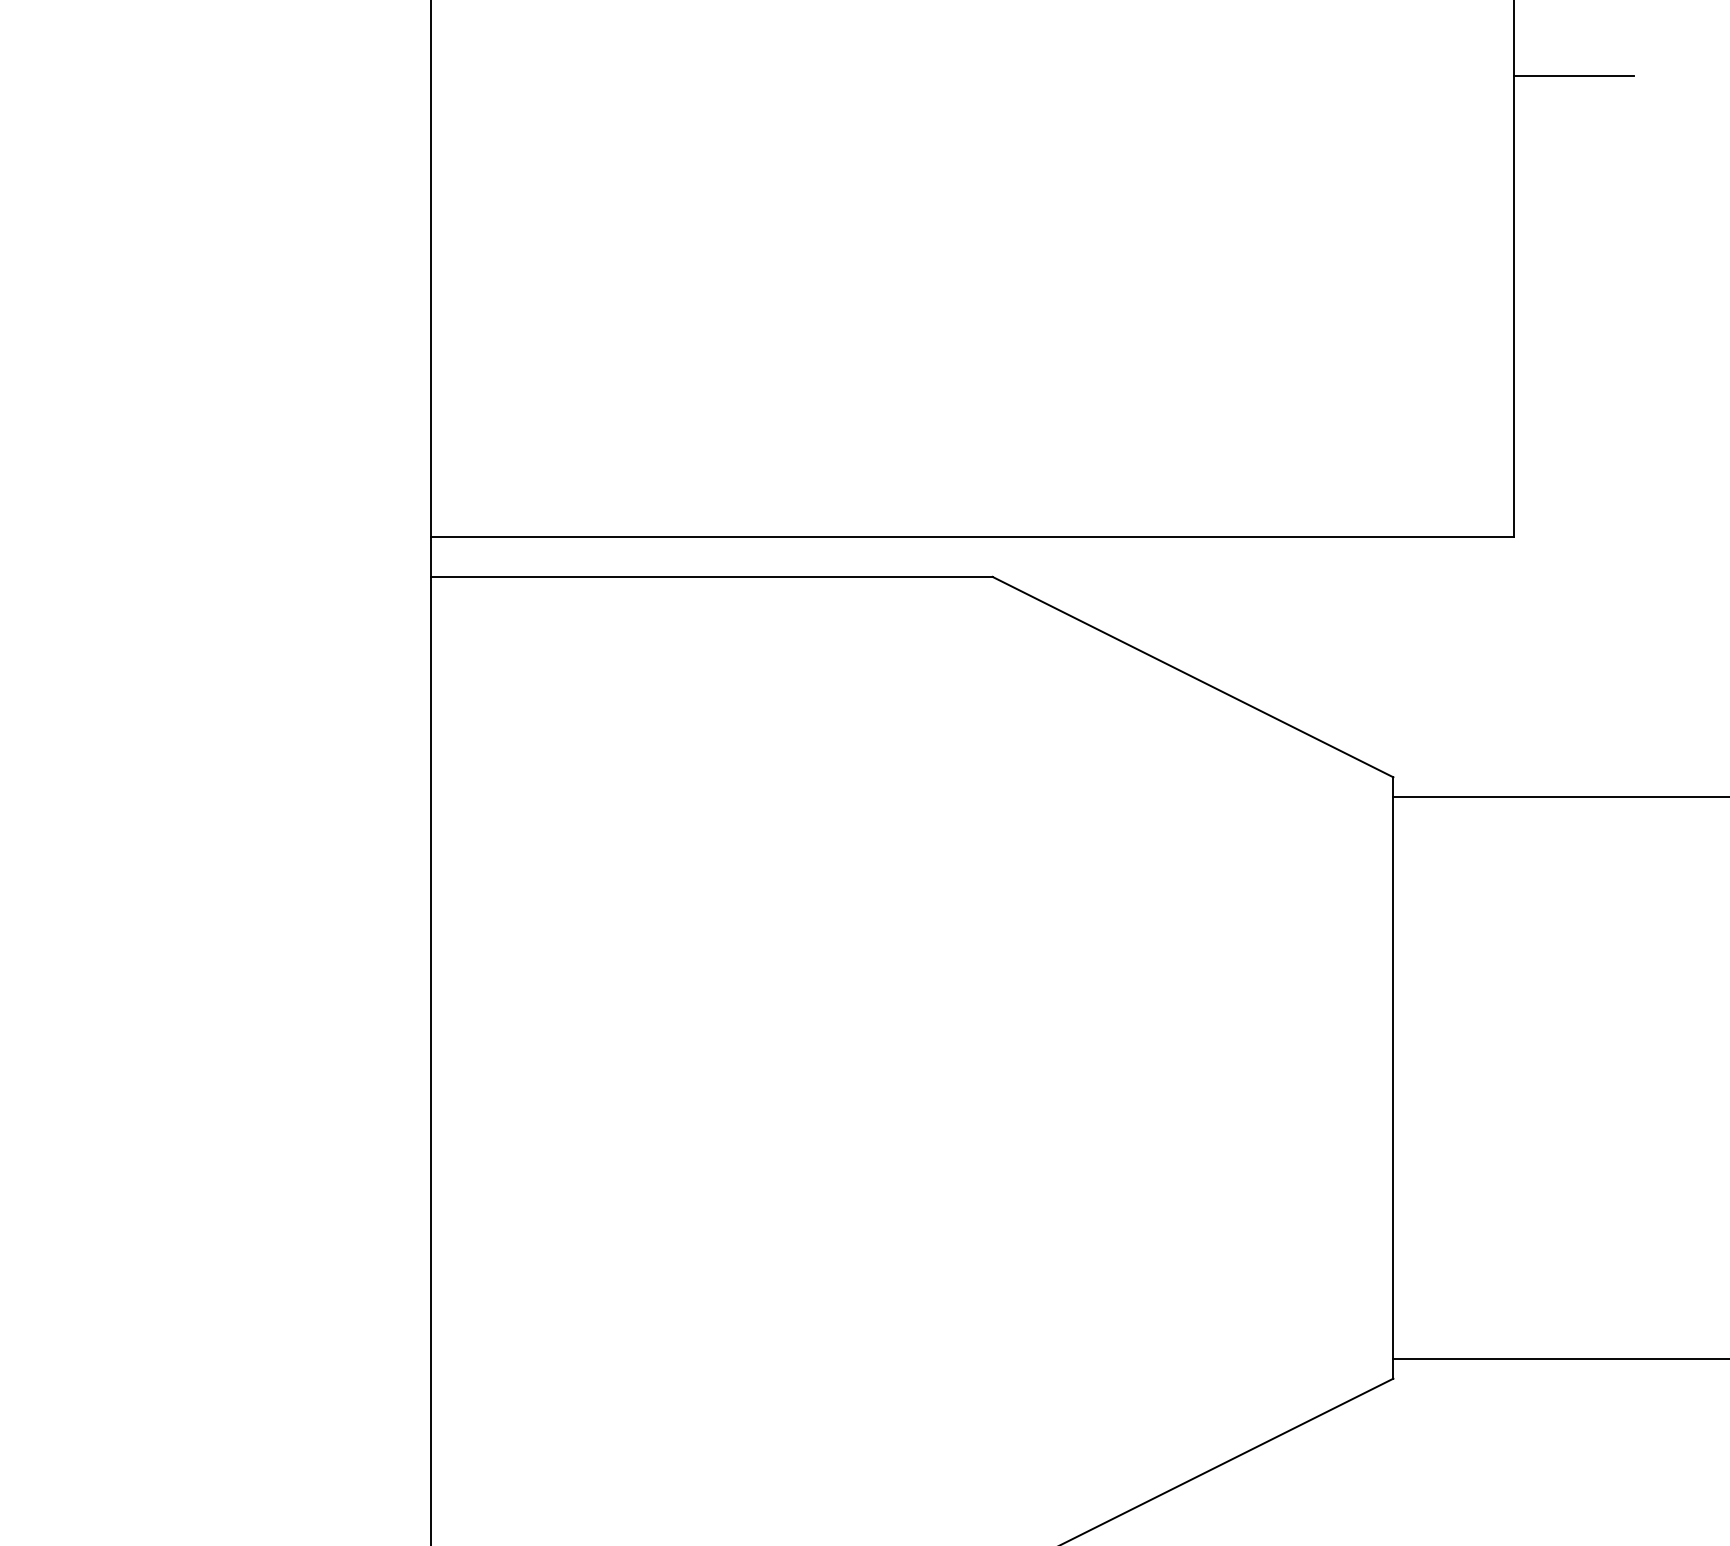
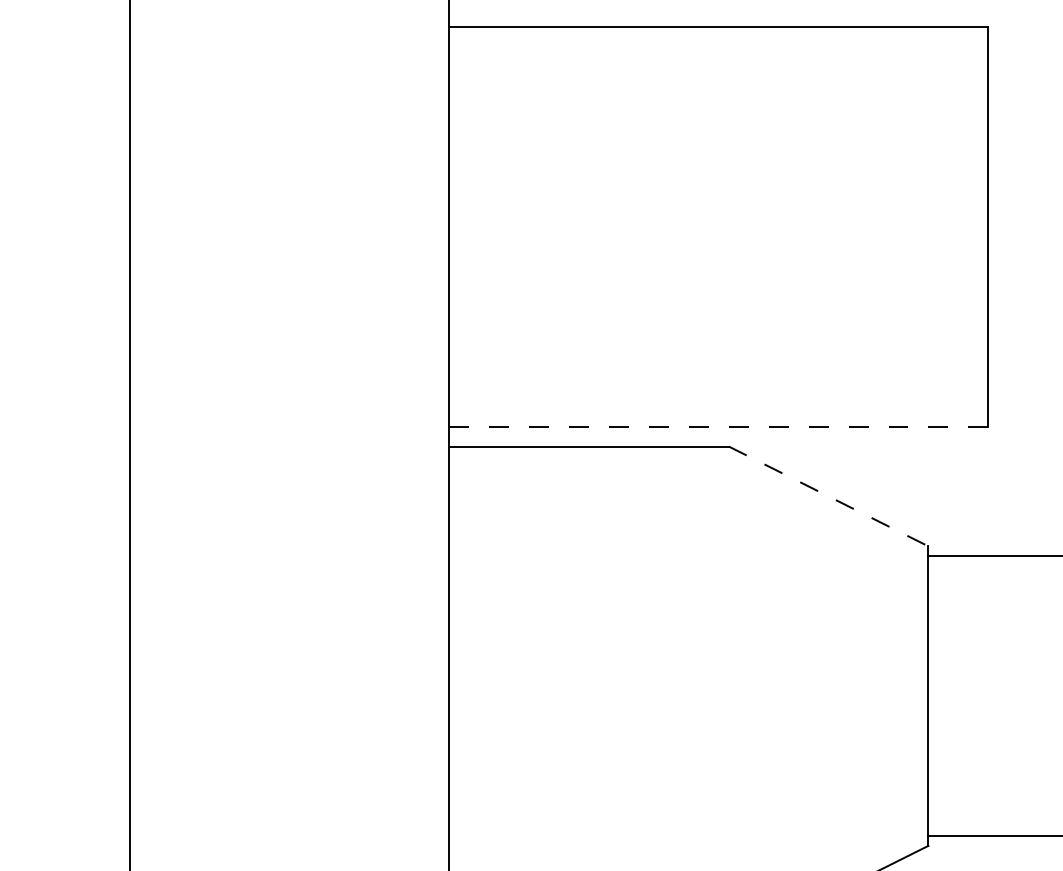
line: (1574, 74) -> (1018, 196), removed
line: (971, 536) -> (718, 426), solid -> dashed
line: (1192, 677) -> (828, 496), solid -> dashed

